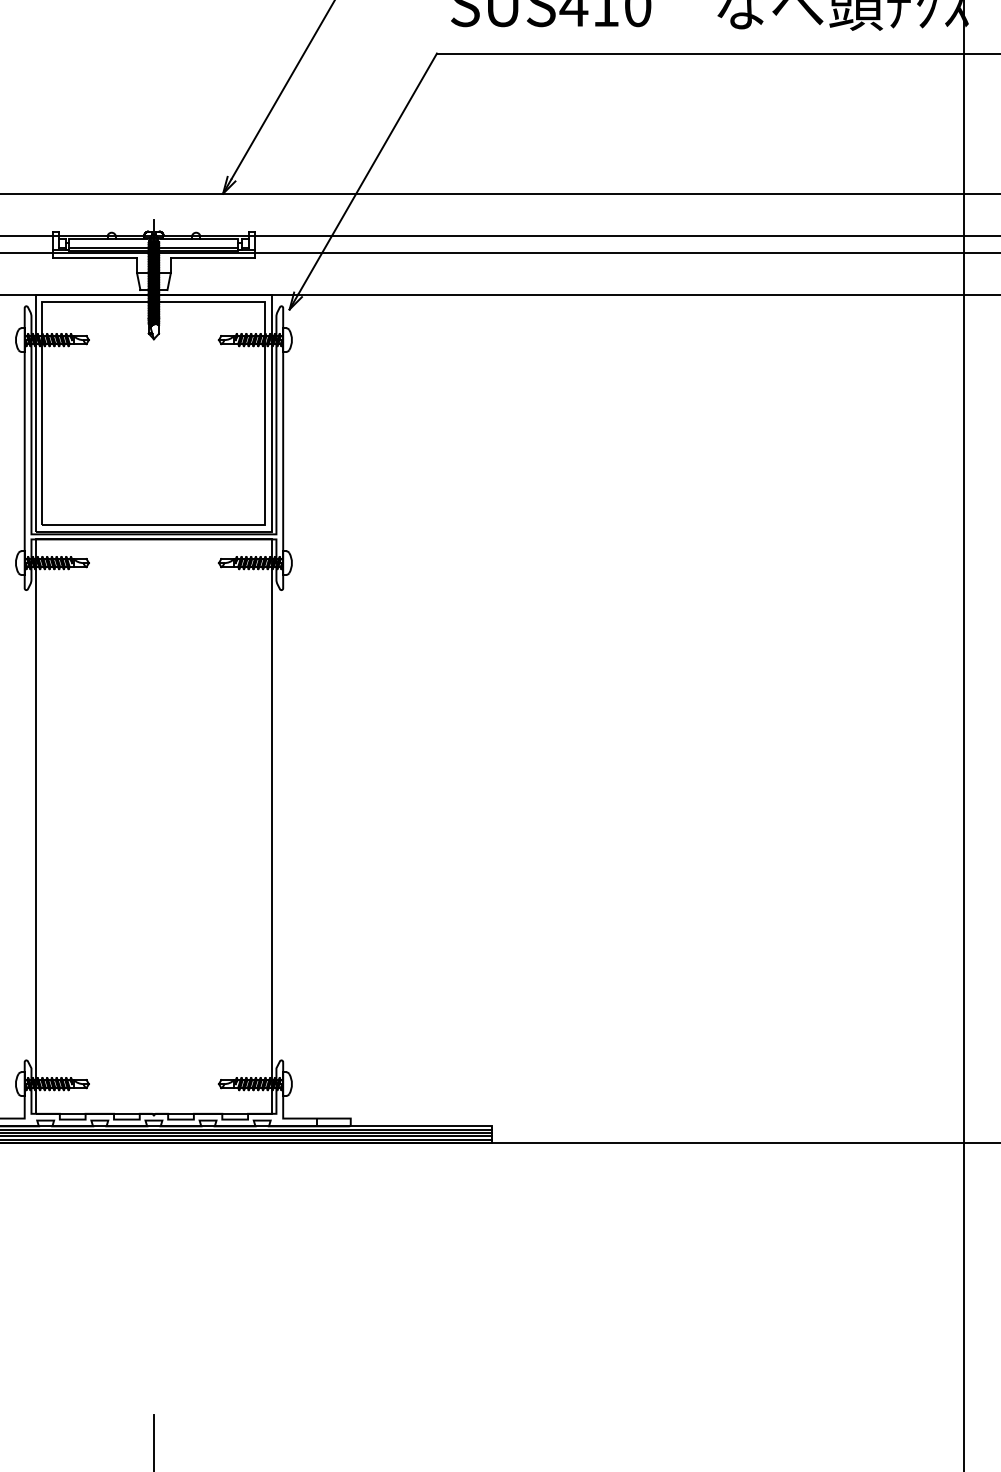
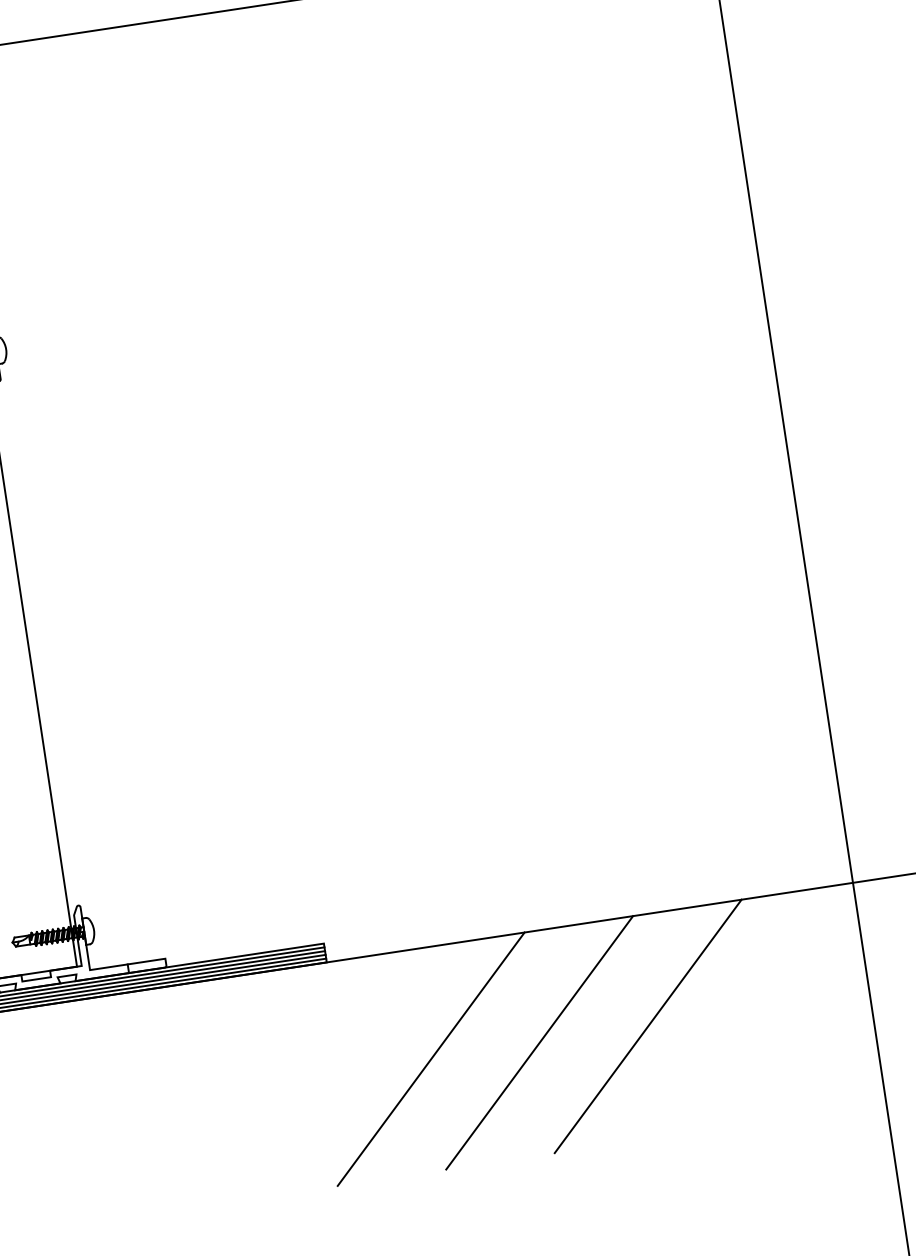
line: (570, 1241) -> (431, 1058), added
line: (667, 1241) -> (539, 1042), added
line: (765, 1241) -> (648, 1025), added

